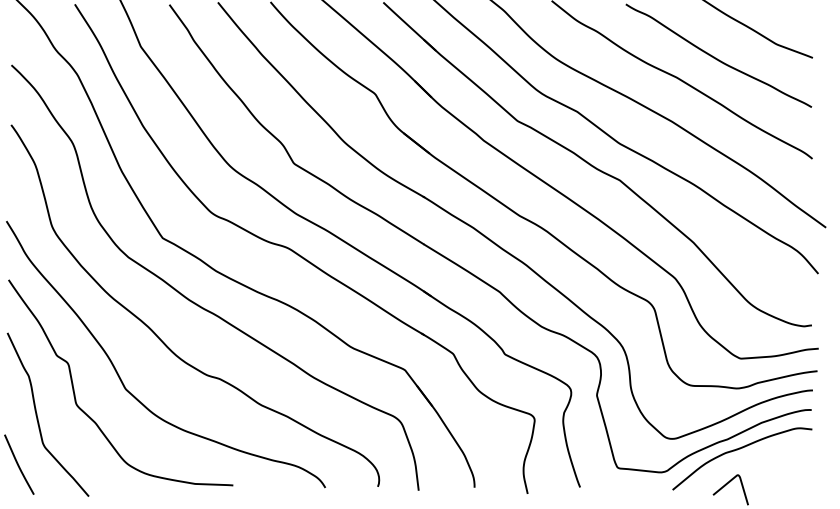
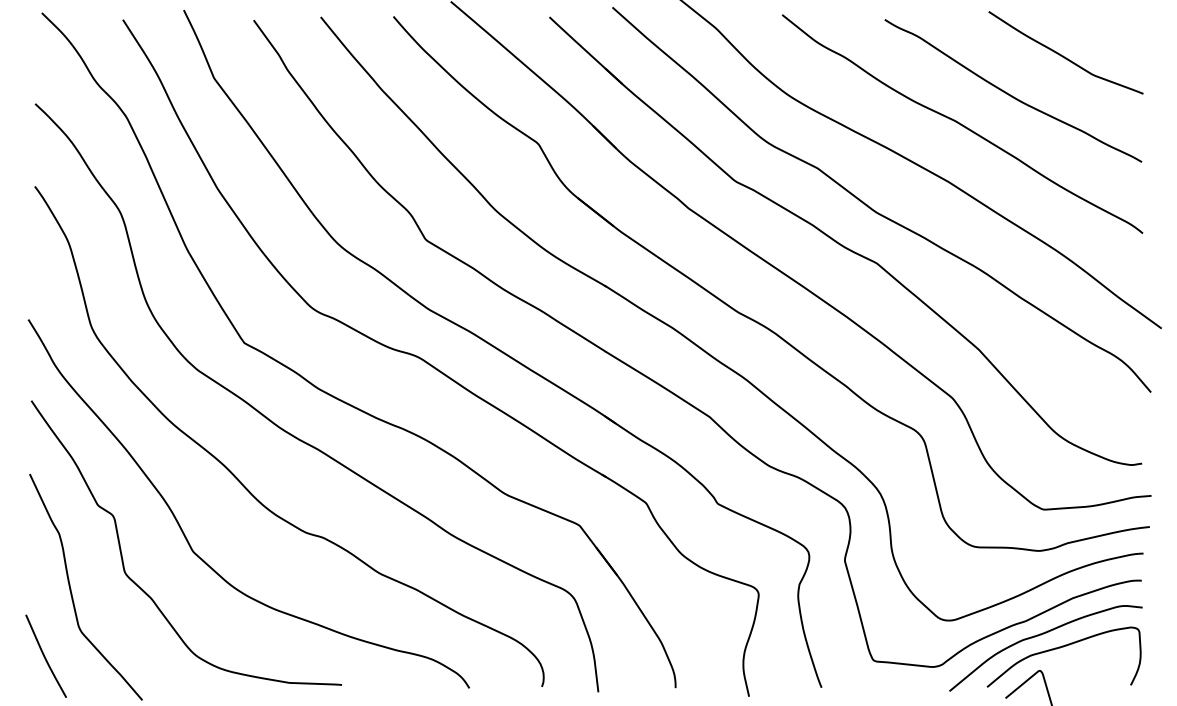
curve: (752, 459) -> (1060, 648), added

